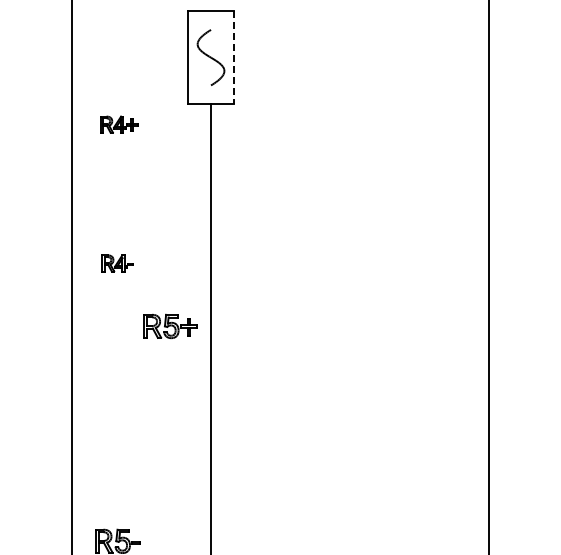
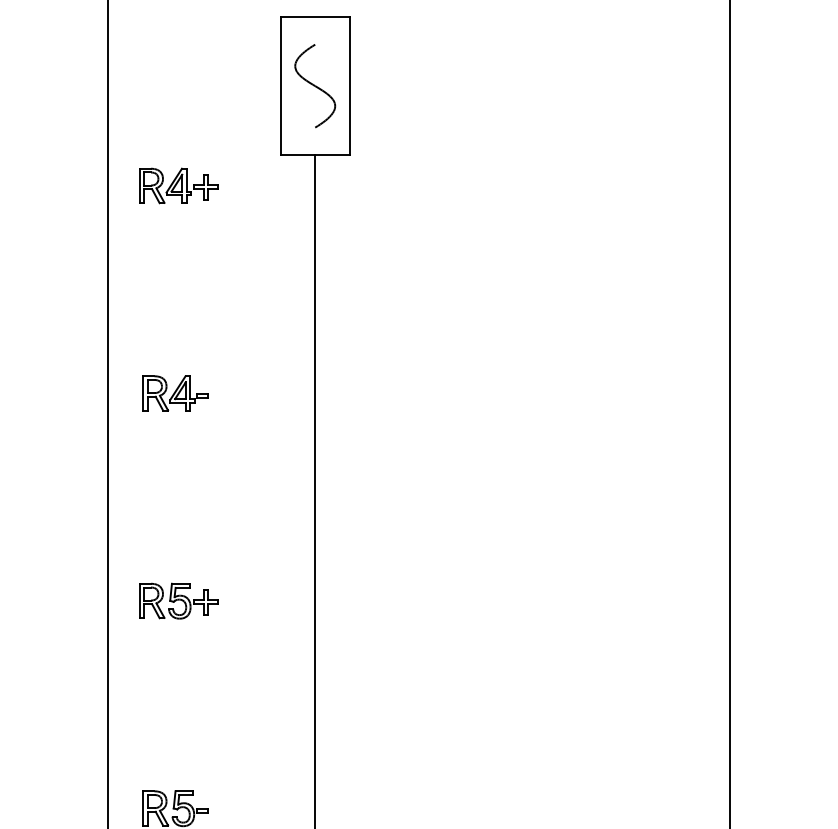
line: (234, 58) -> (350, 87), dashed -> solid
part: (119, 124) -> (178, 185), size x1.43
part: (117, 263) -> (175, 393), size x1.43
part: (170, 325) -> (178, 599), moved

